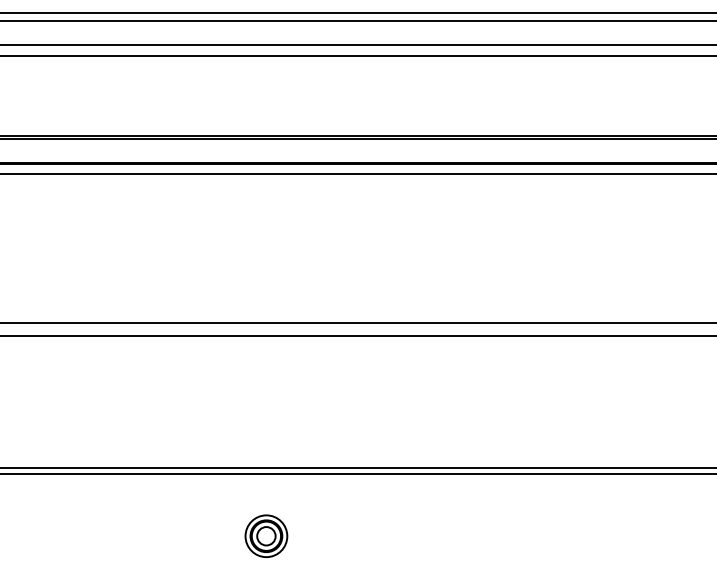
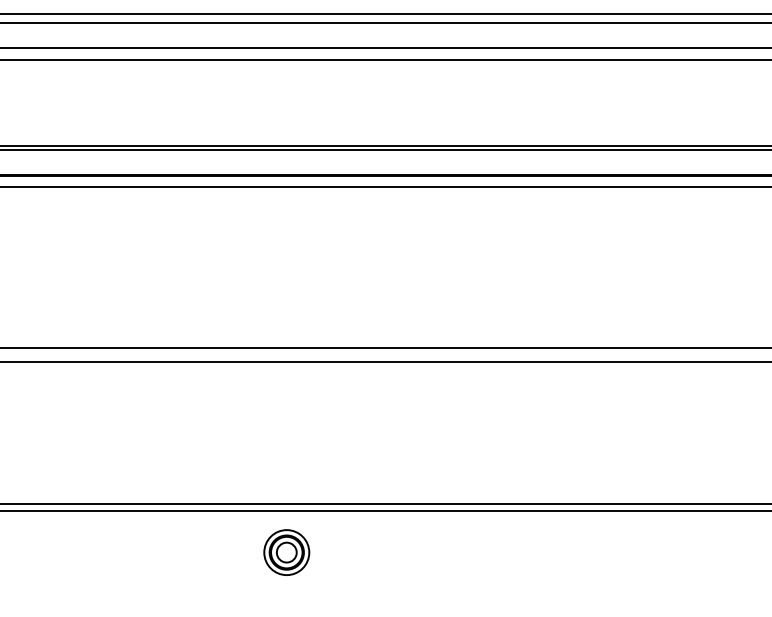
part: (266, 536) -> (286, 552), moved

